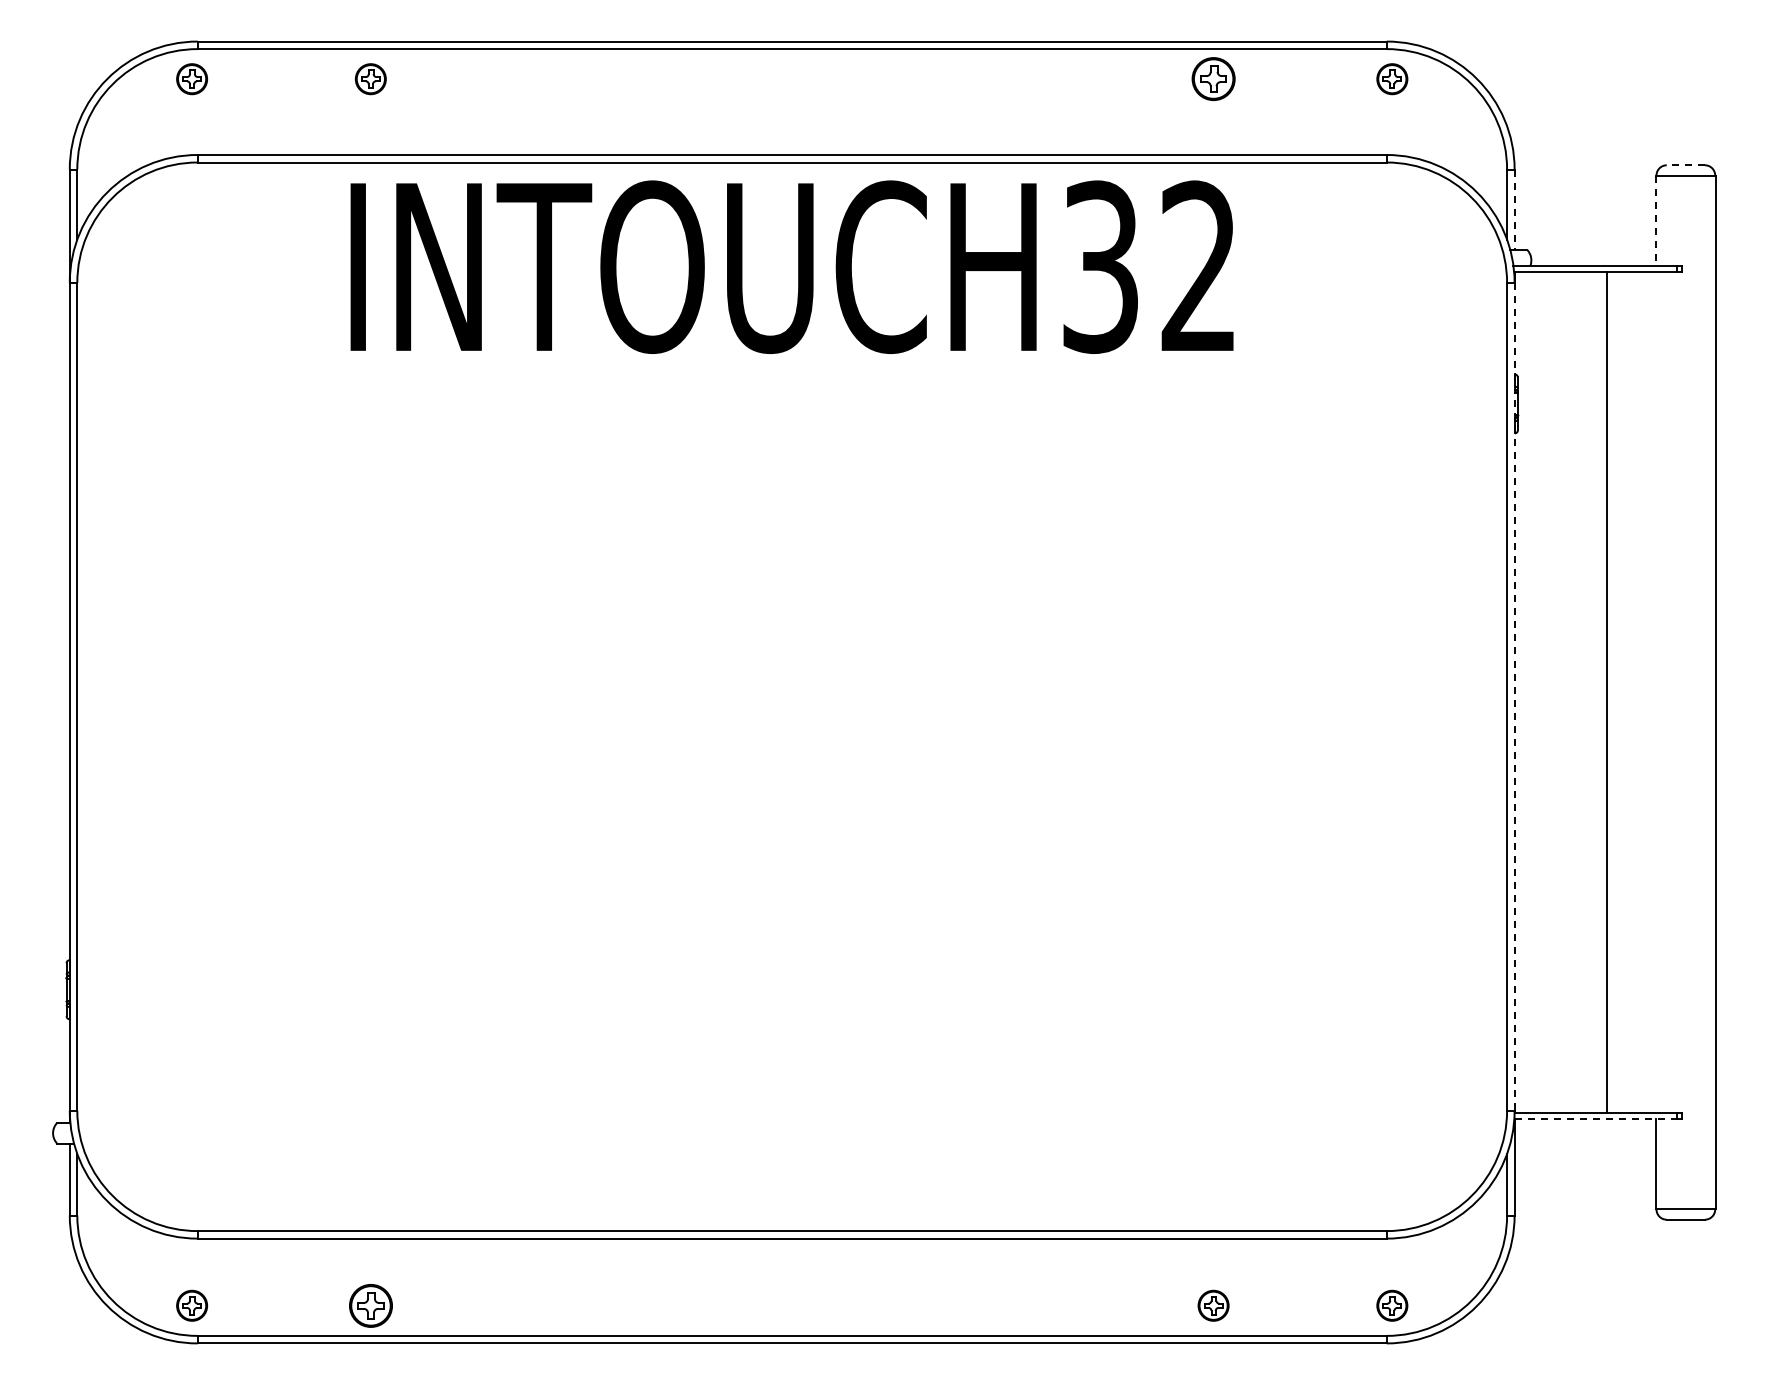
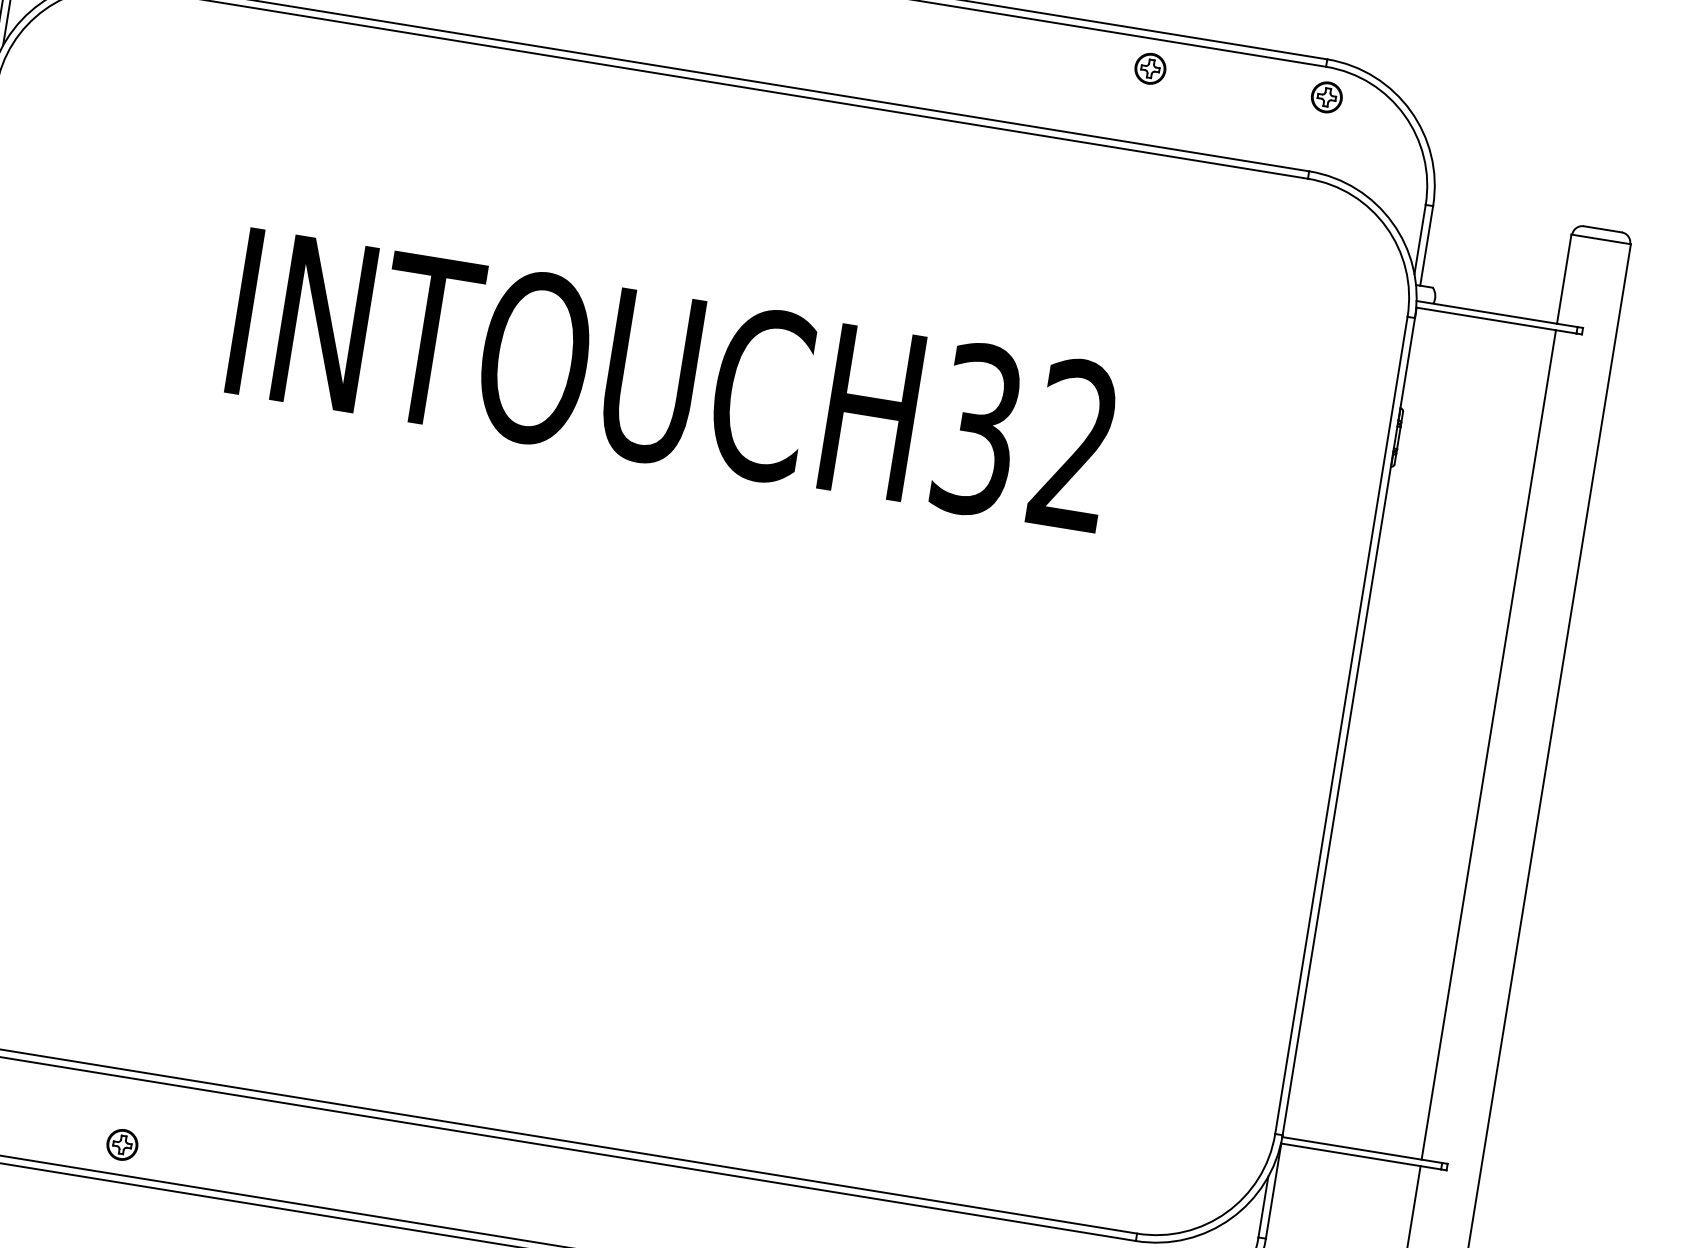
part: (1213, 79) -> (1150, 69), size x0.71
line: (1685, 165) -> (1602, 229), dashed -> solid
line: (1514, 210) -> (1426, 246), dashed -> solid
line: (1655, 221) -> (1563, 279), dashed -> solid
text: (791, 266) -> (672, 379), moved
line: (1606, 692) -> (1488, 744), moved
line: (1514, 696) -> (1348, 726), dashed -> solid
line: (1595, 1119) -> (1361, 1156), dashed -> solid
part: (370, 1305) -> (122, 1144), size x0.71

